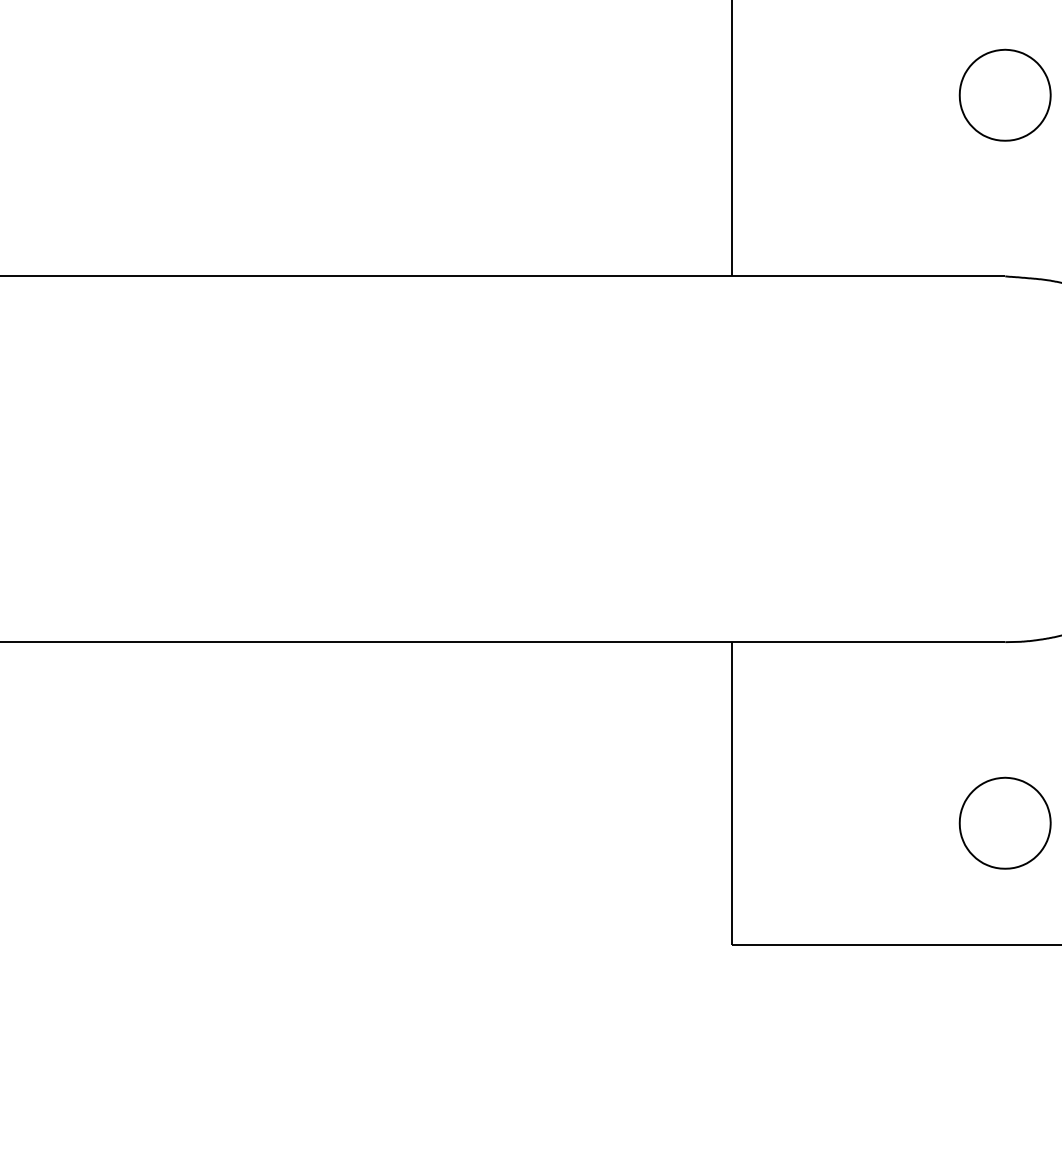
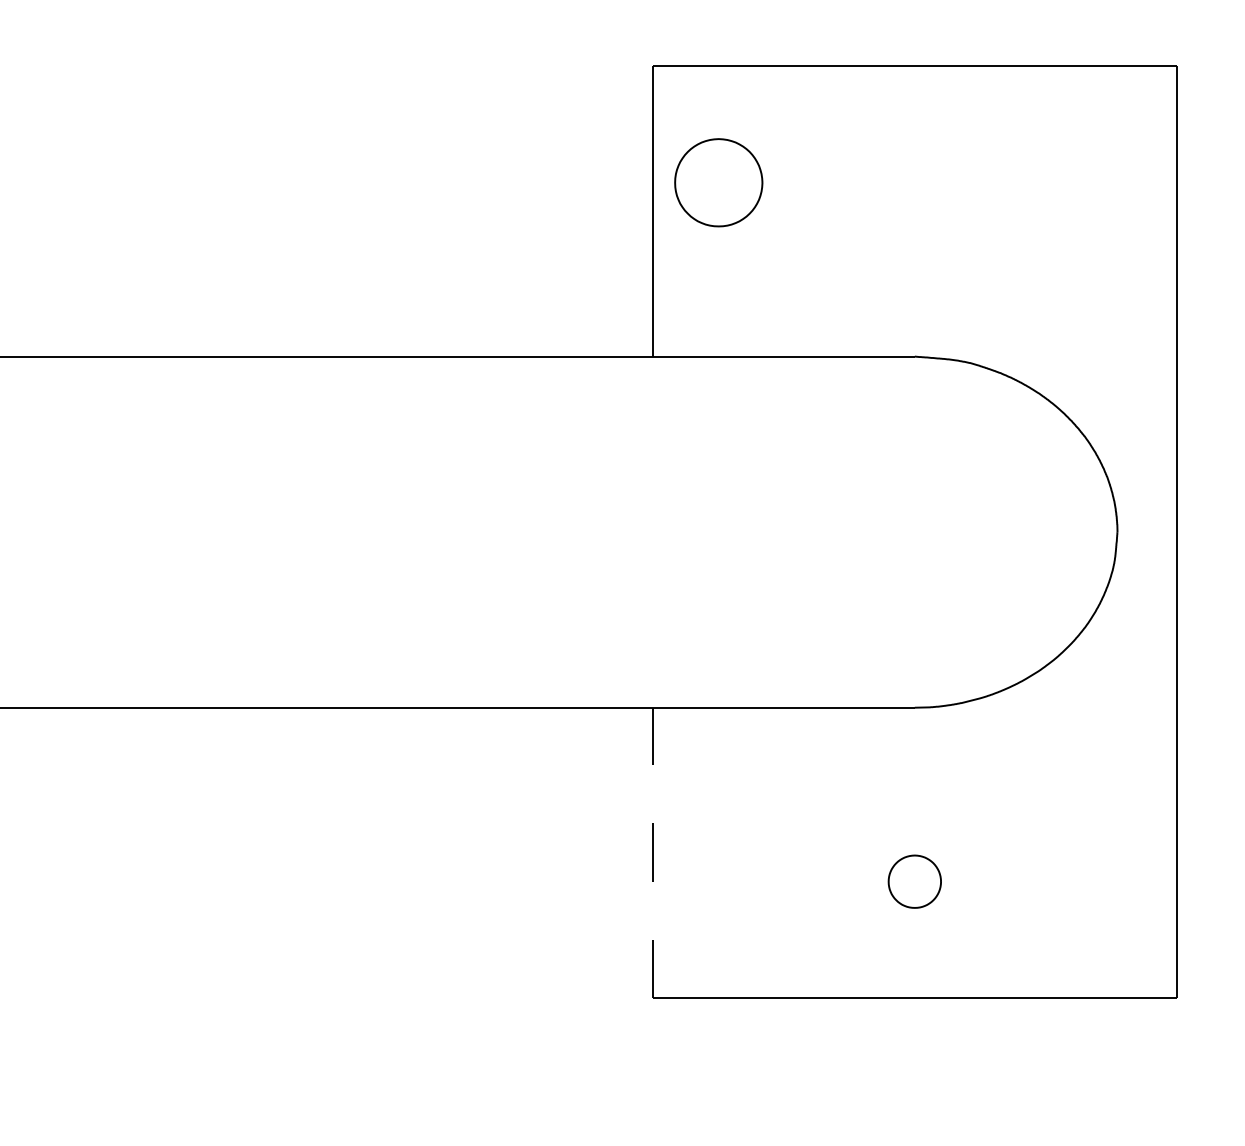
part: (1004, 94) -> (718, 182), moved
line: (731, 793) -> (652, 852), solid -> dashed
part: (1004, 823) -> (914, 881), size x0.6

